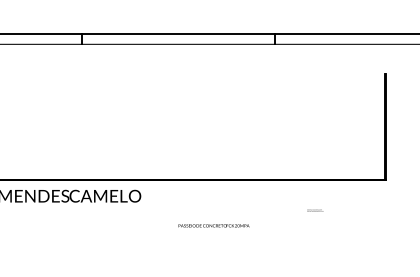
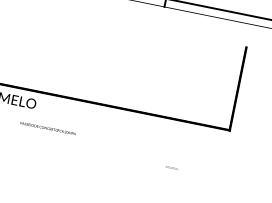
text: (315, 210) -> (172, 167), moved
text: (213, 225) -> (47, 128), moved

